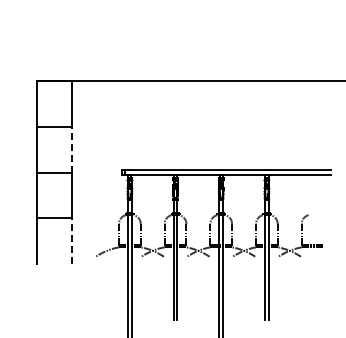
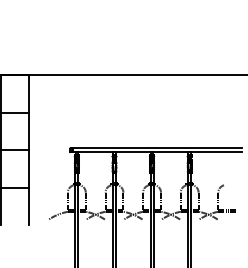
line: (71, 149) -> (28, 131), dashed -> solid
line: (71, 241) -> (28, 207), dashed -> solid

